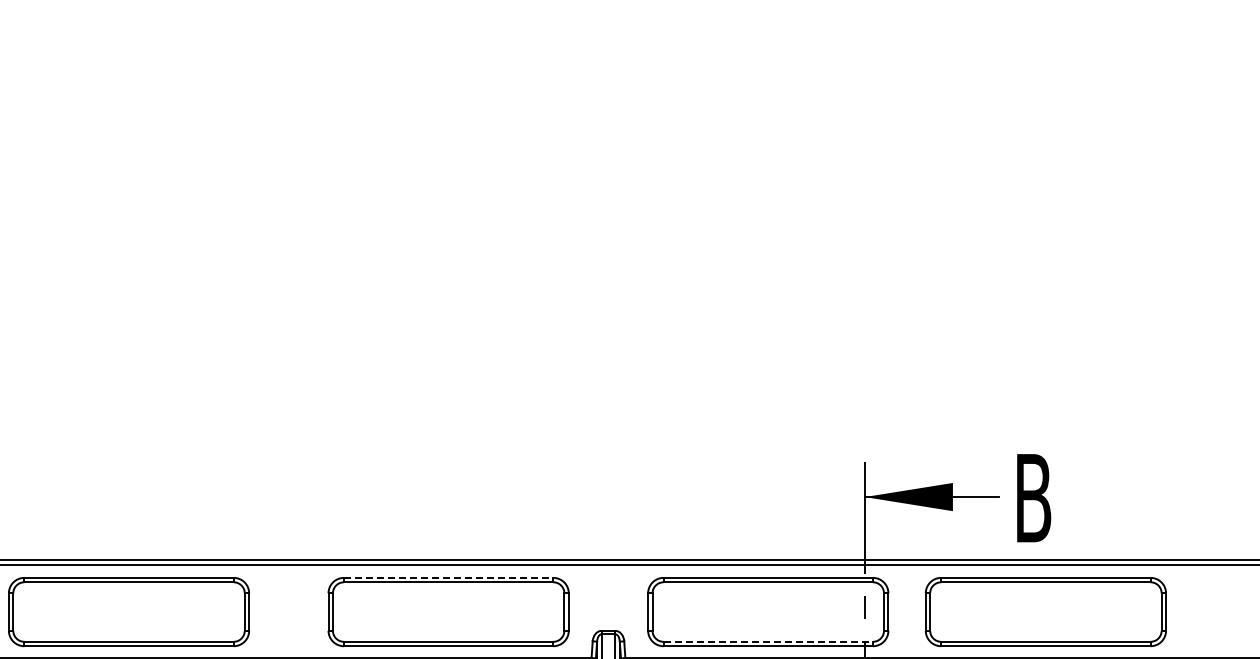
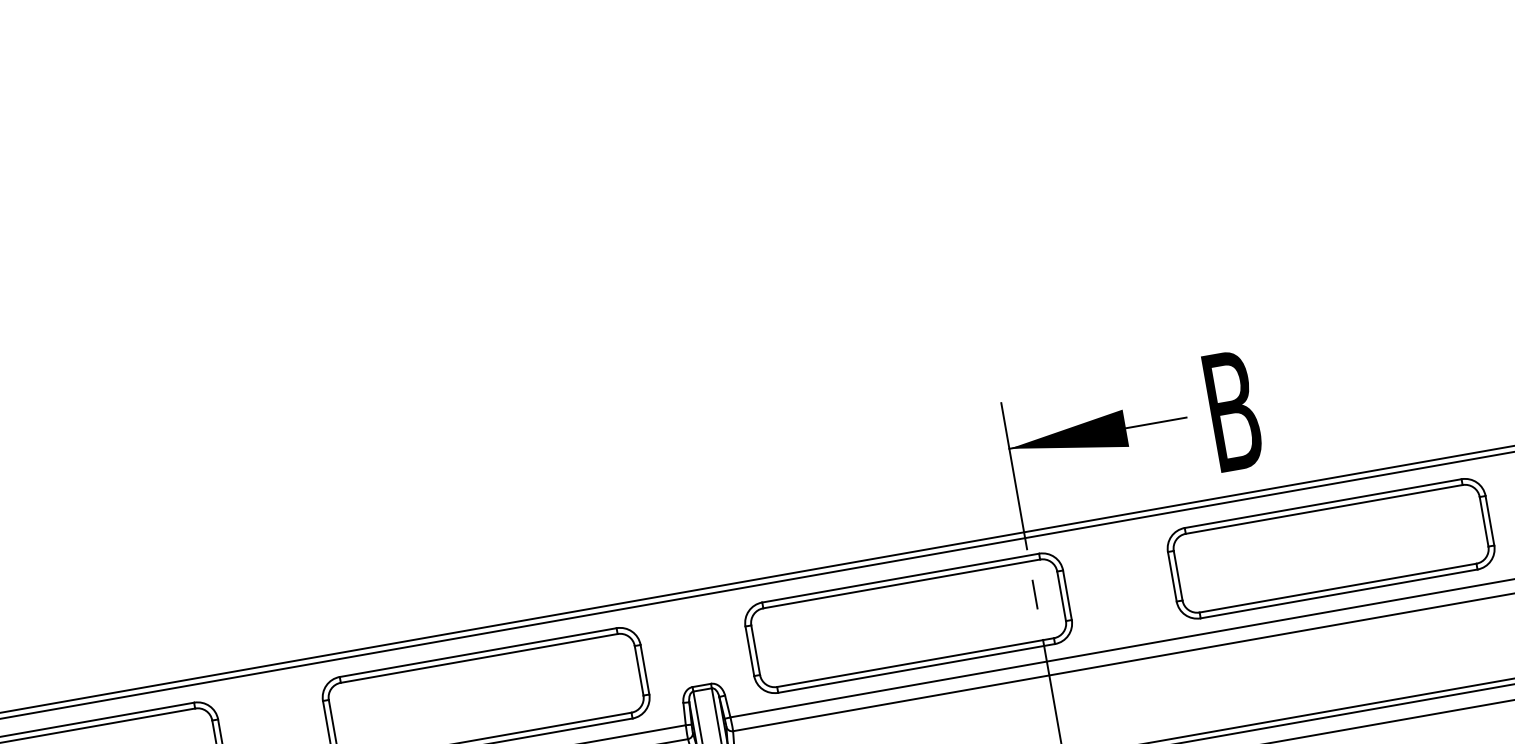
line: (448, 577) -> (477, 652), dashed -> solid
part: (1045, 612) -> (1330, 549), moved
line: (768, 641) -> (915, 662), dashed -> solid

